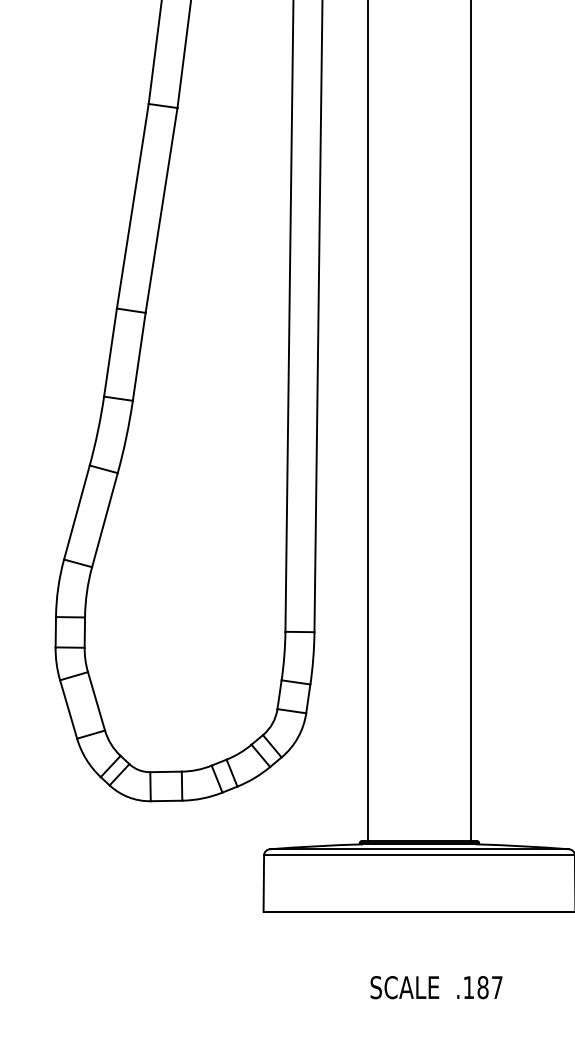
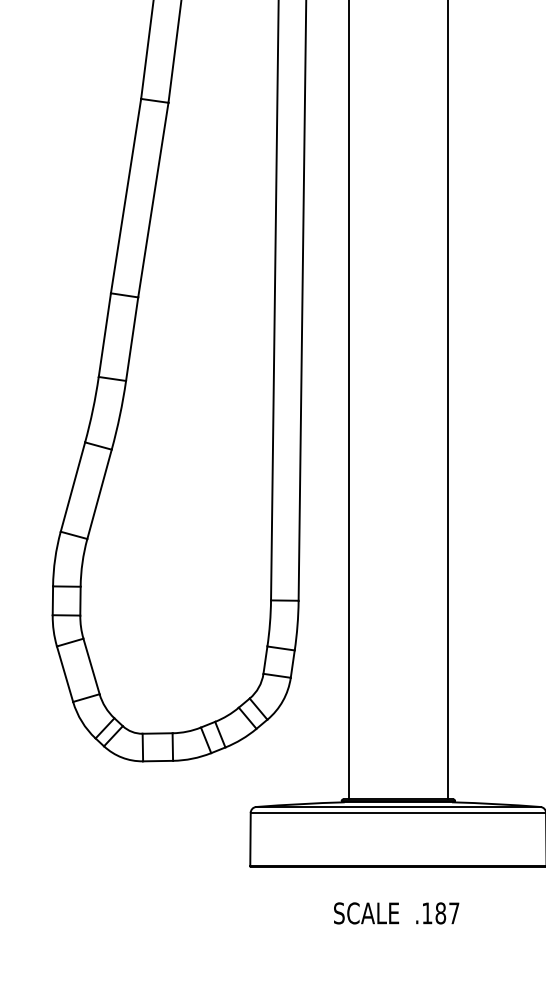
text: (436, 987) -> (396, 913), moved

